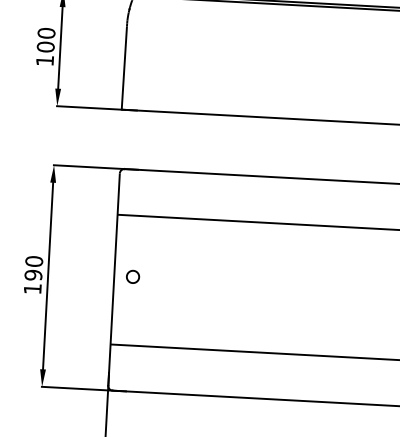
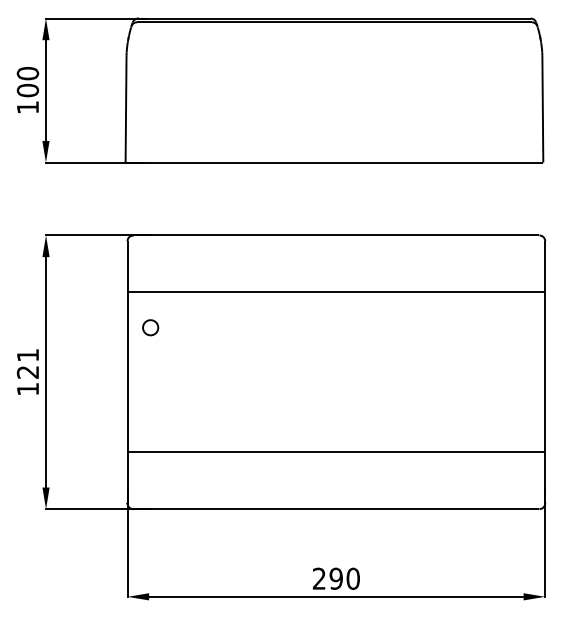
text: (33, 268) -> (27, 363), 190 -> 121
part: (132, 276) -> (150, 327), moved

